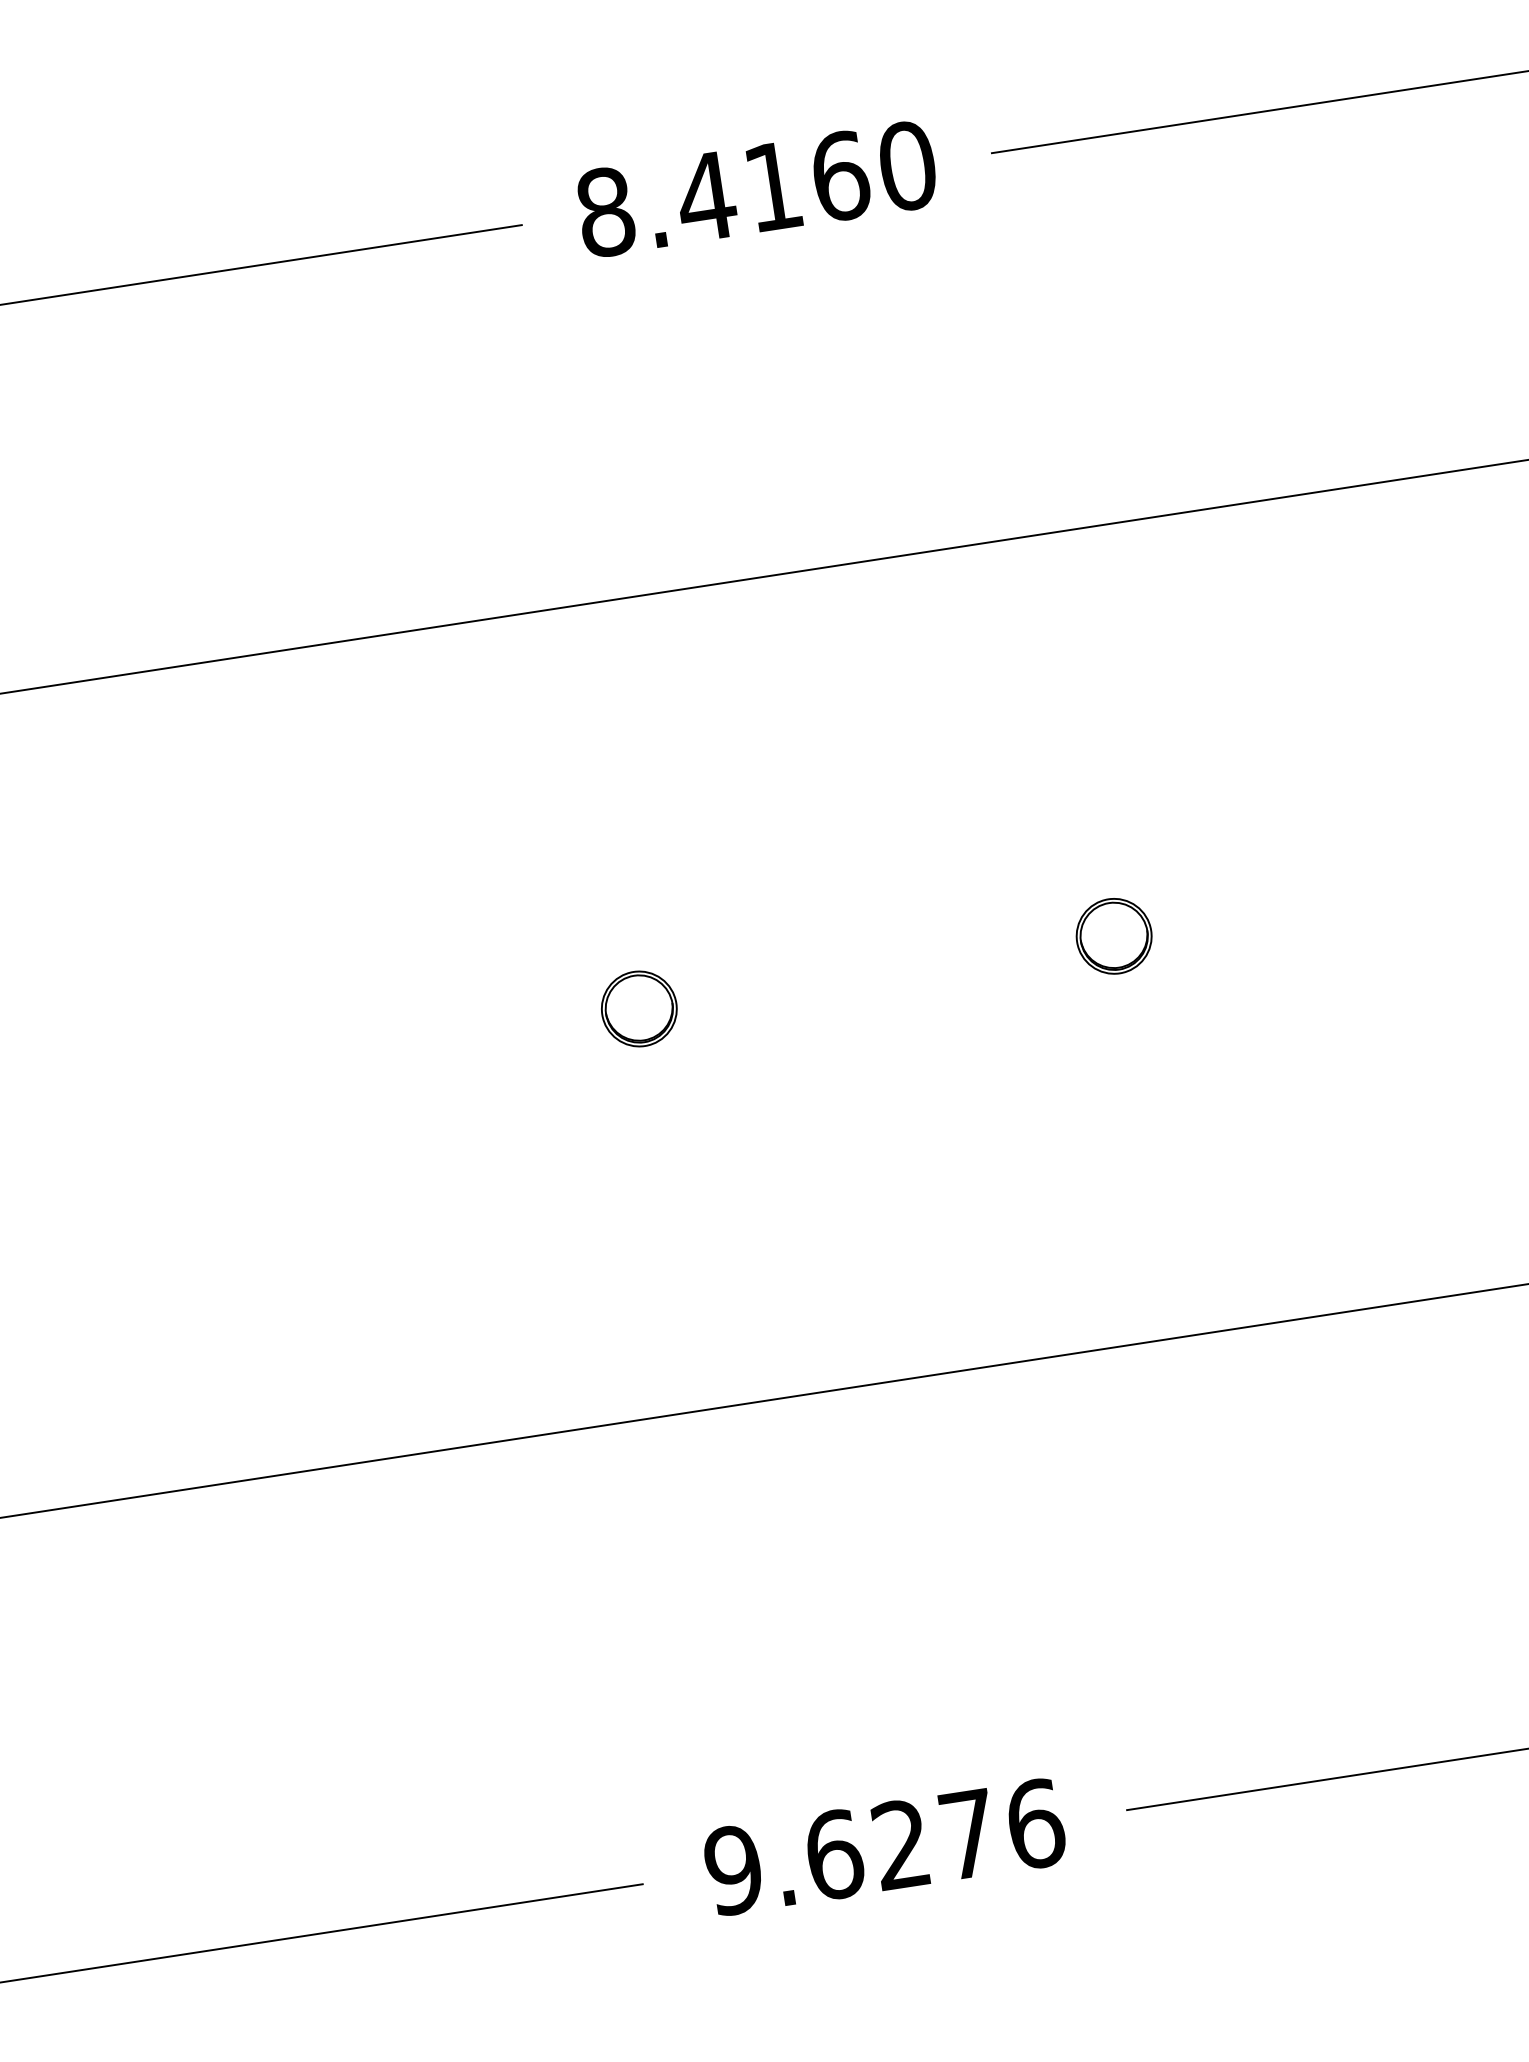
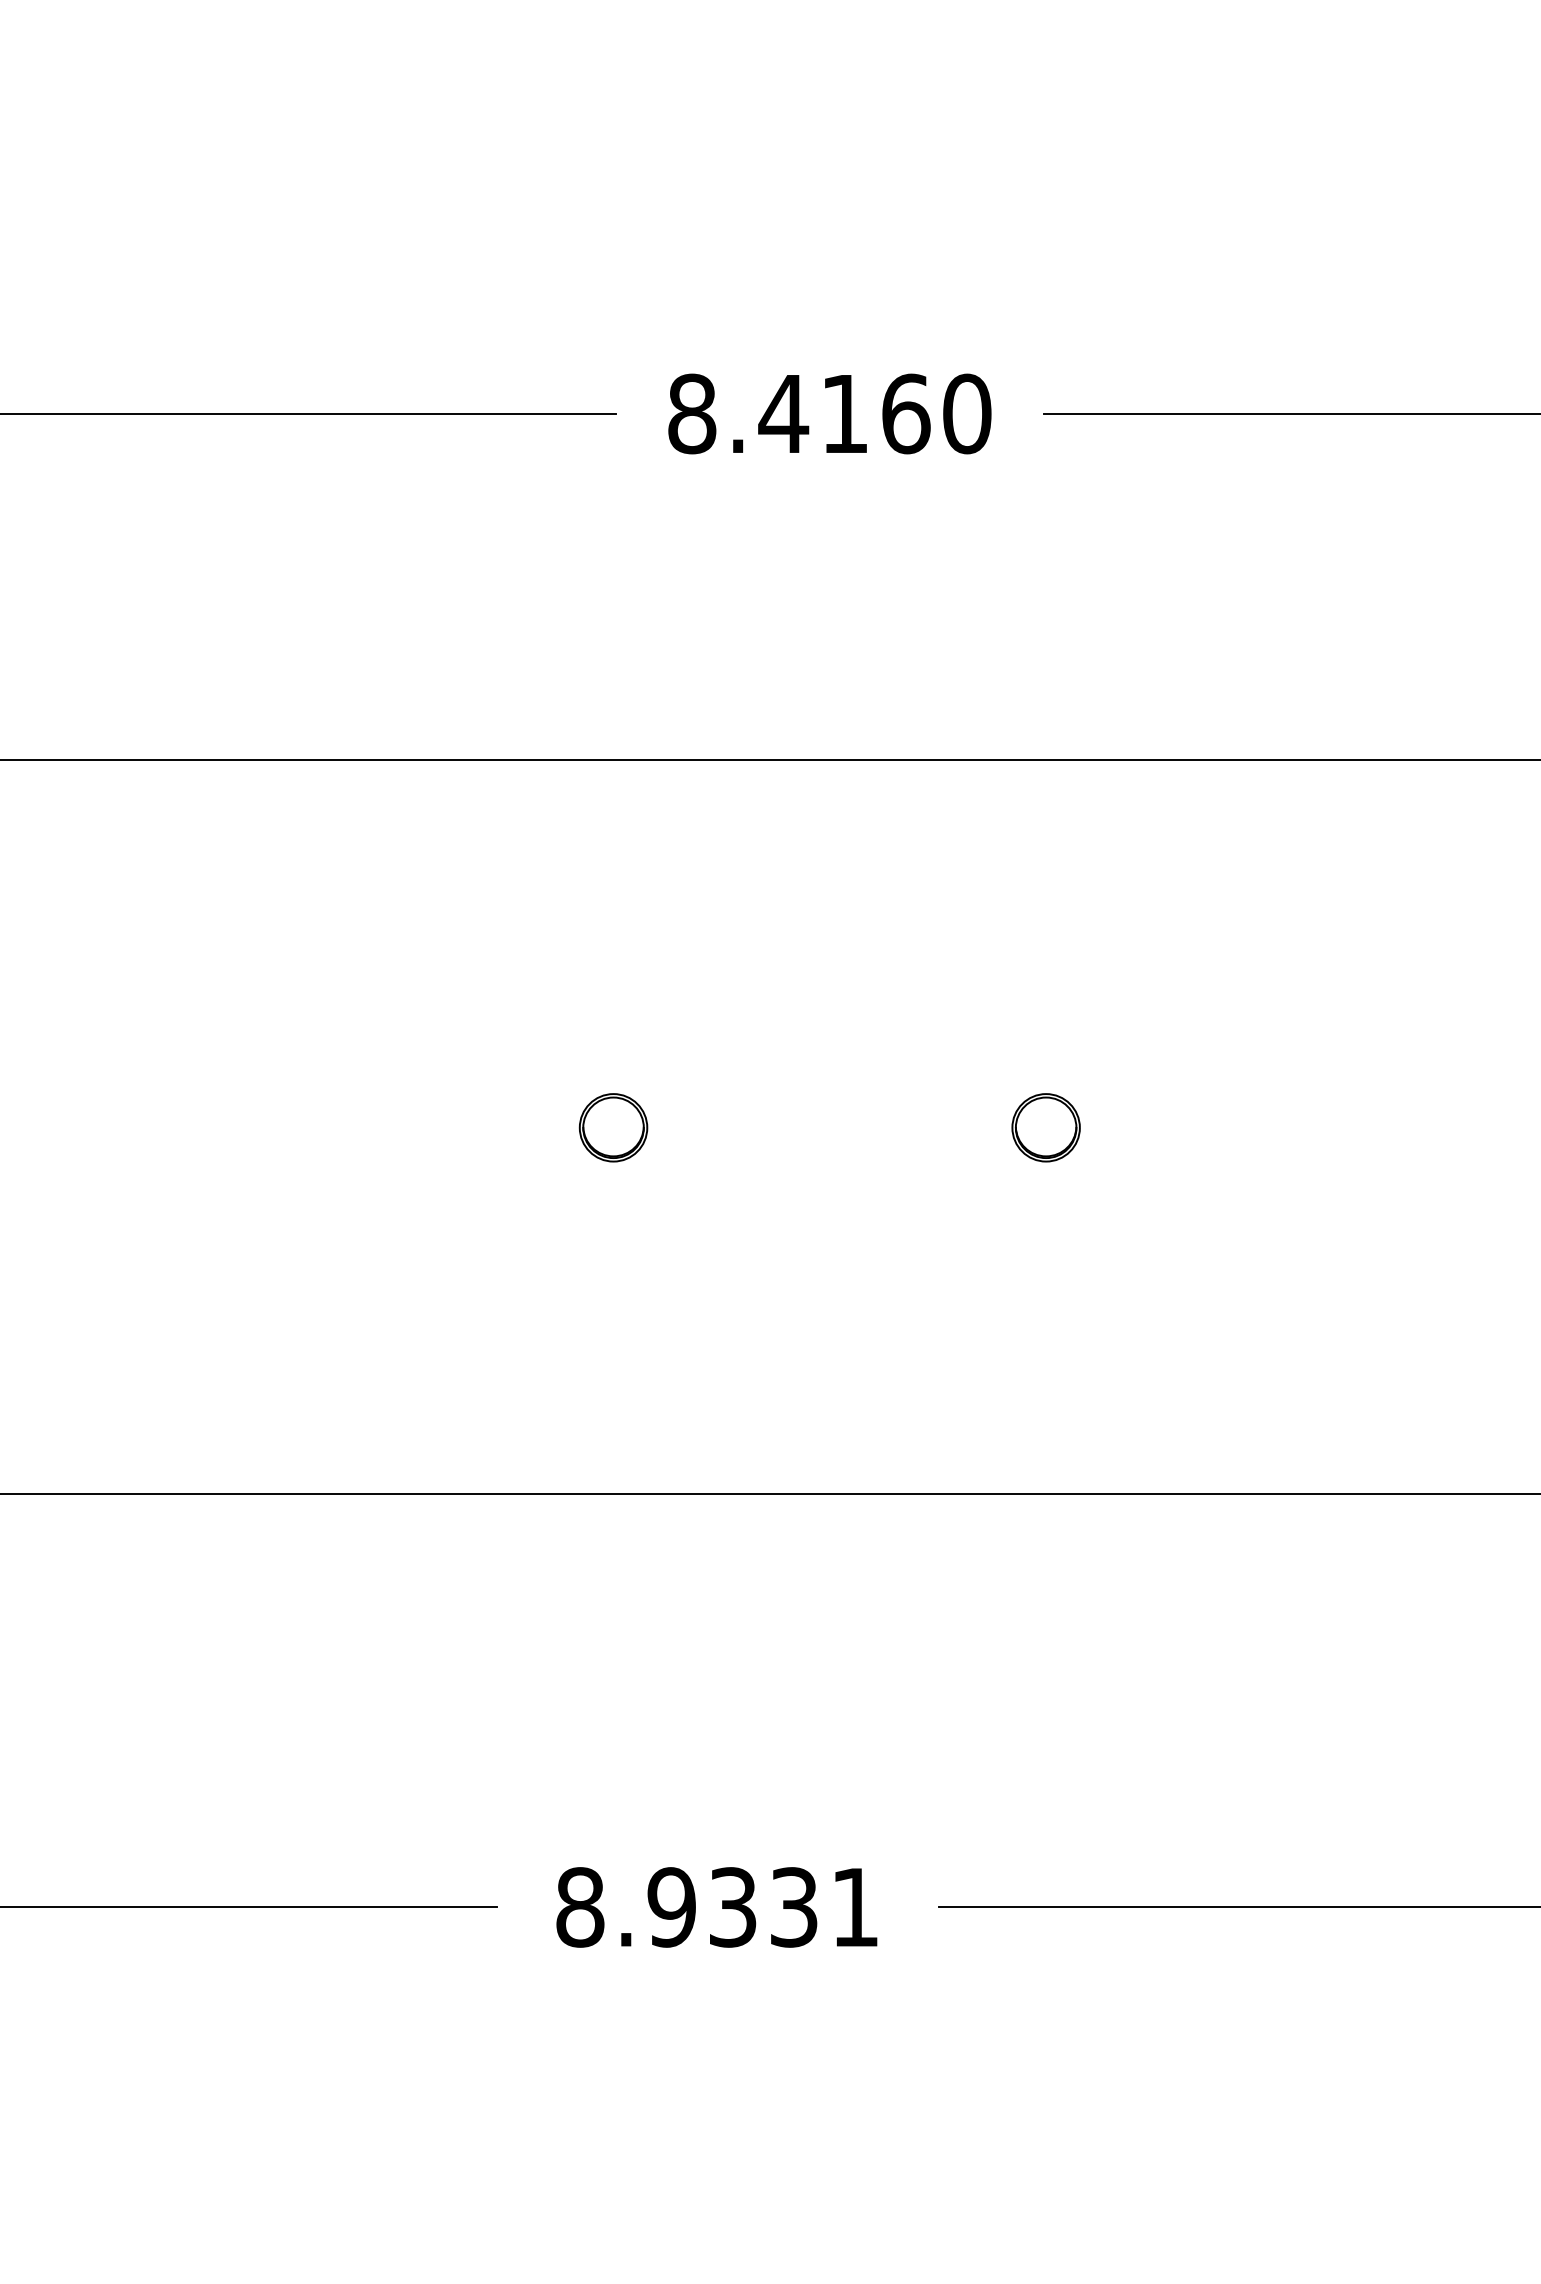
text: (884, 1847) -> (717, 1907), 9.6276 -> 8.9331

